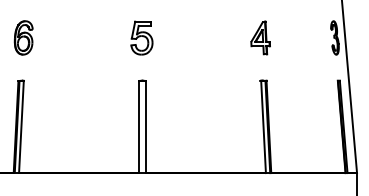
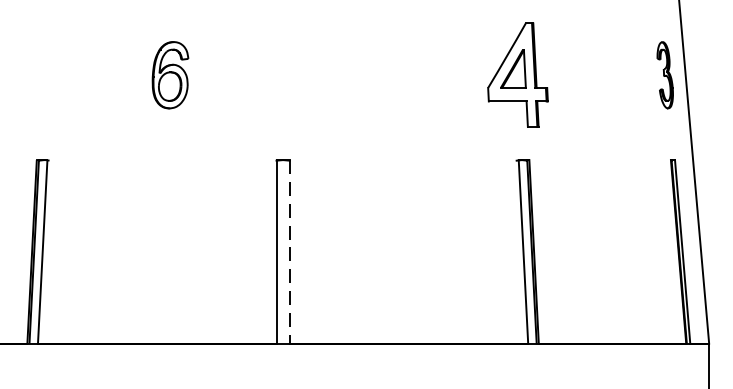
part: (23, 37) -> (169, 74), moved
part: (141, 37) -> (281, 74), removed
part: (260, 37) -> (517, 74), size x1.6
line: (145, 127) -> (289, 253), solid -> dashed

